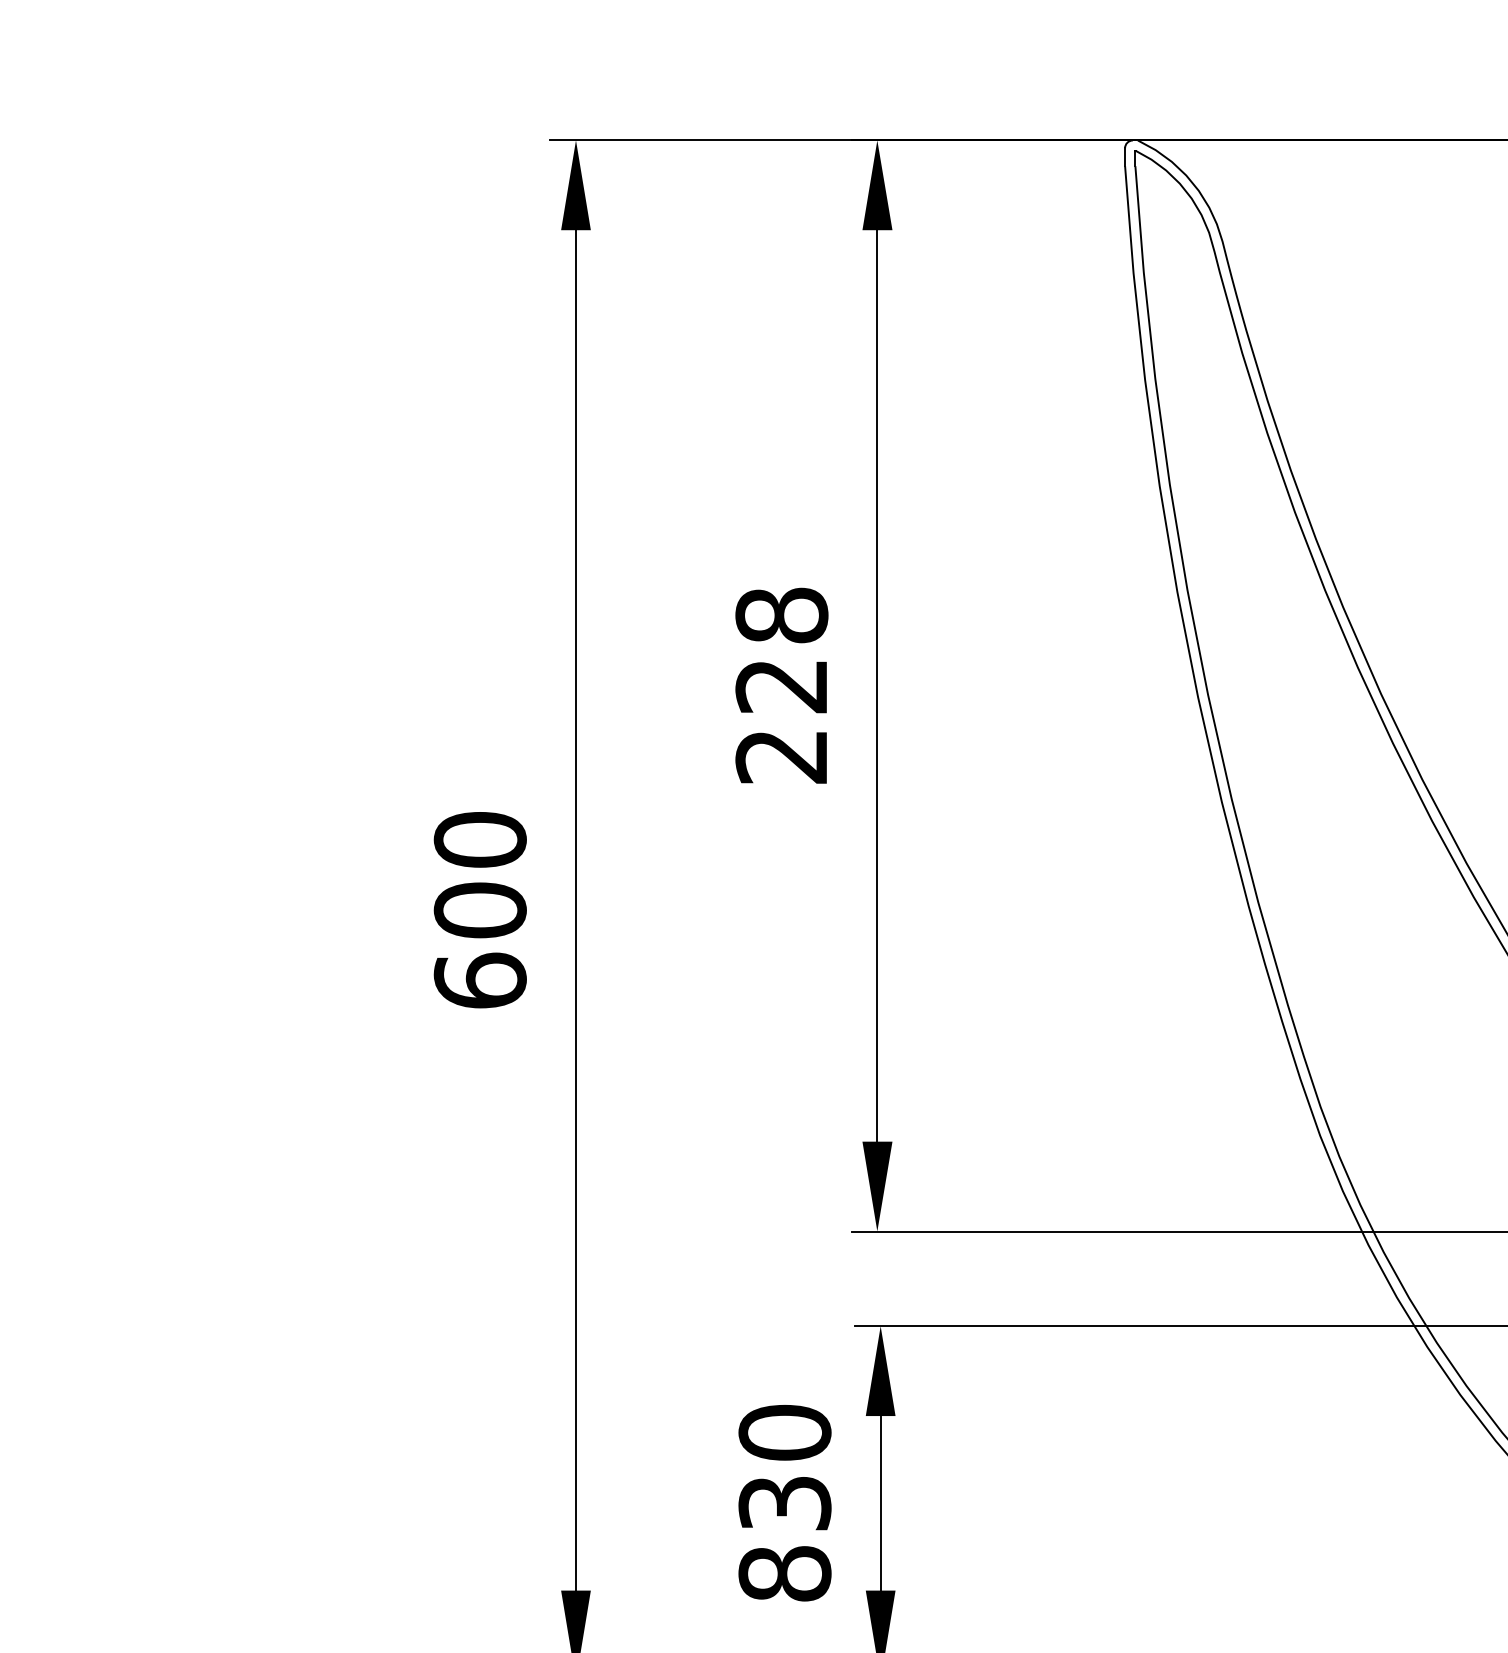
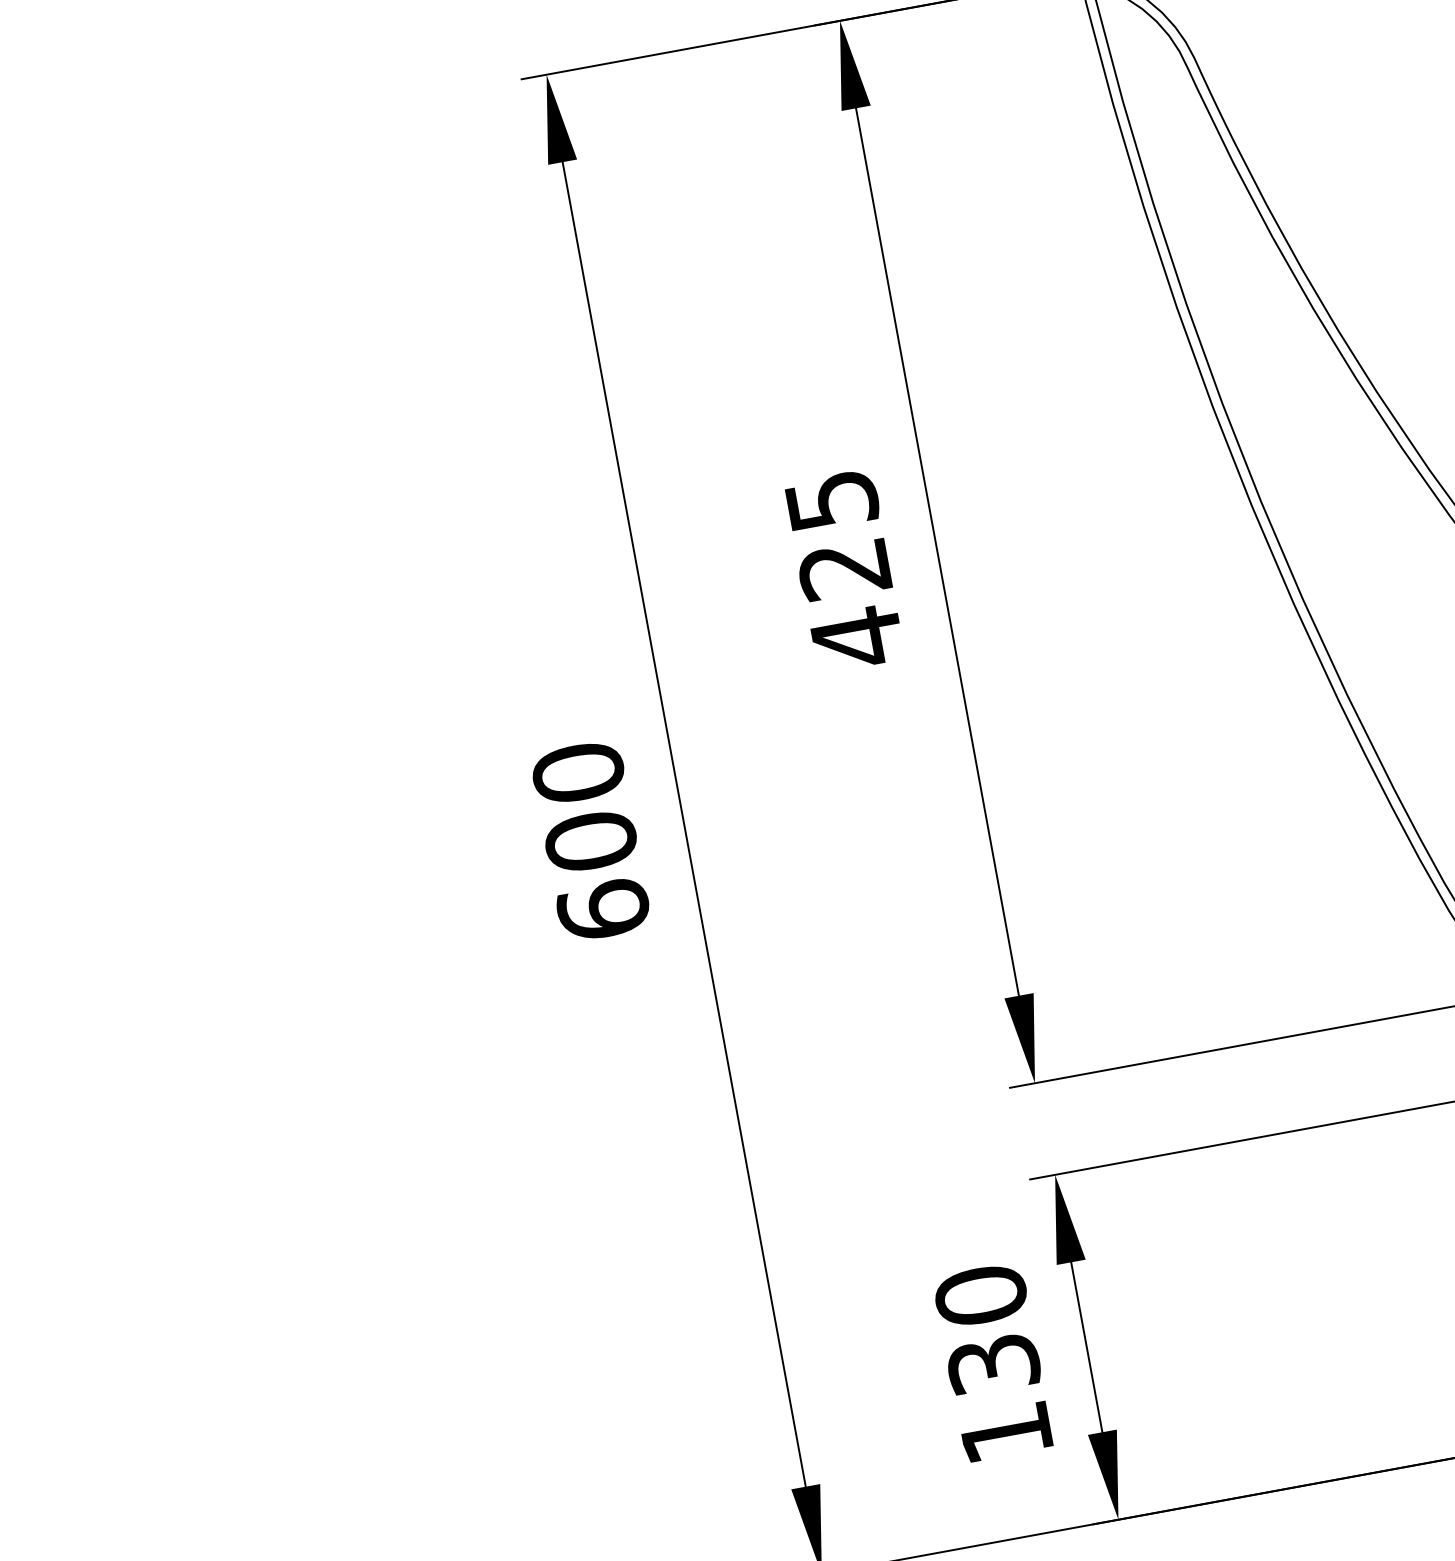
text: (781, 686) -> (844, 569), 228 -> 425
text: (784, 1573) -> (1005, 1432), 830 -> 130

